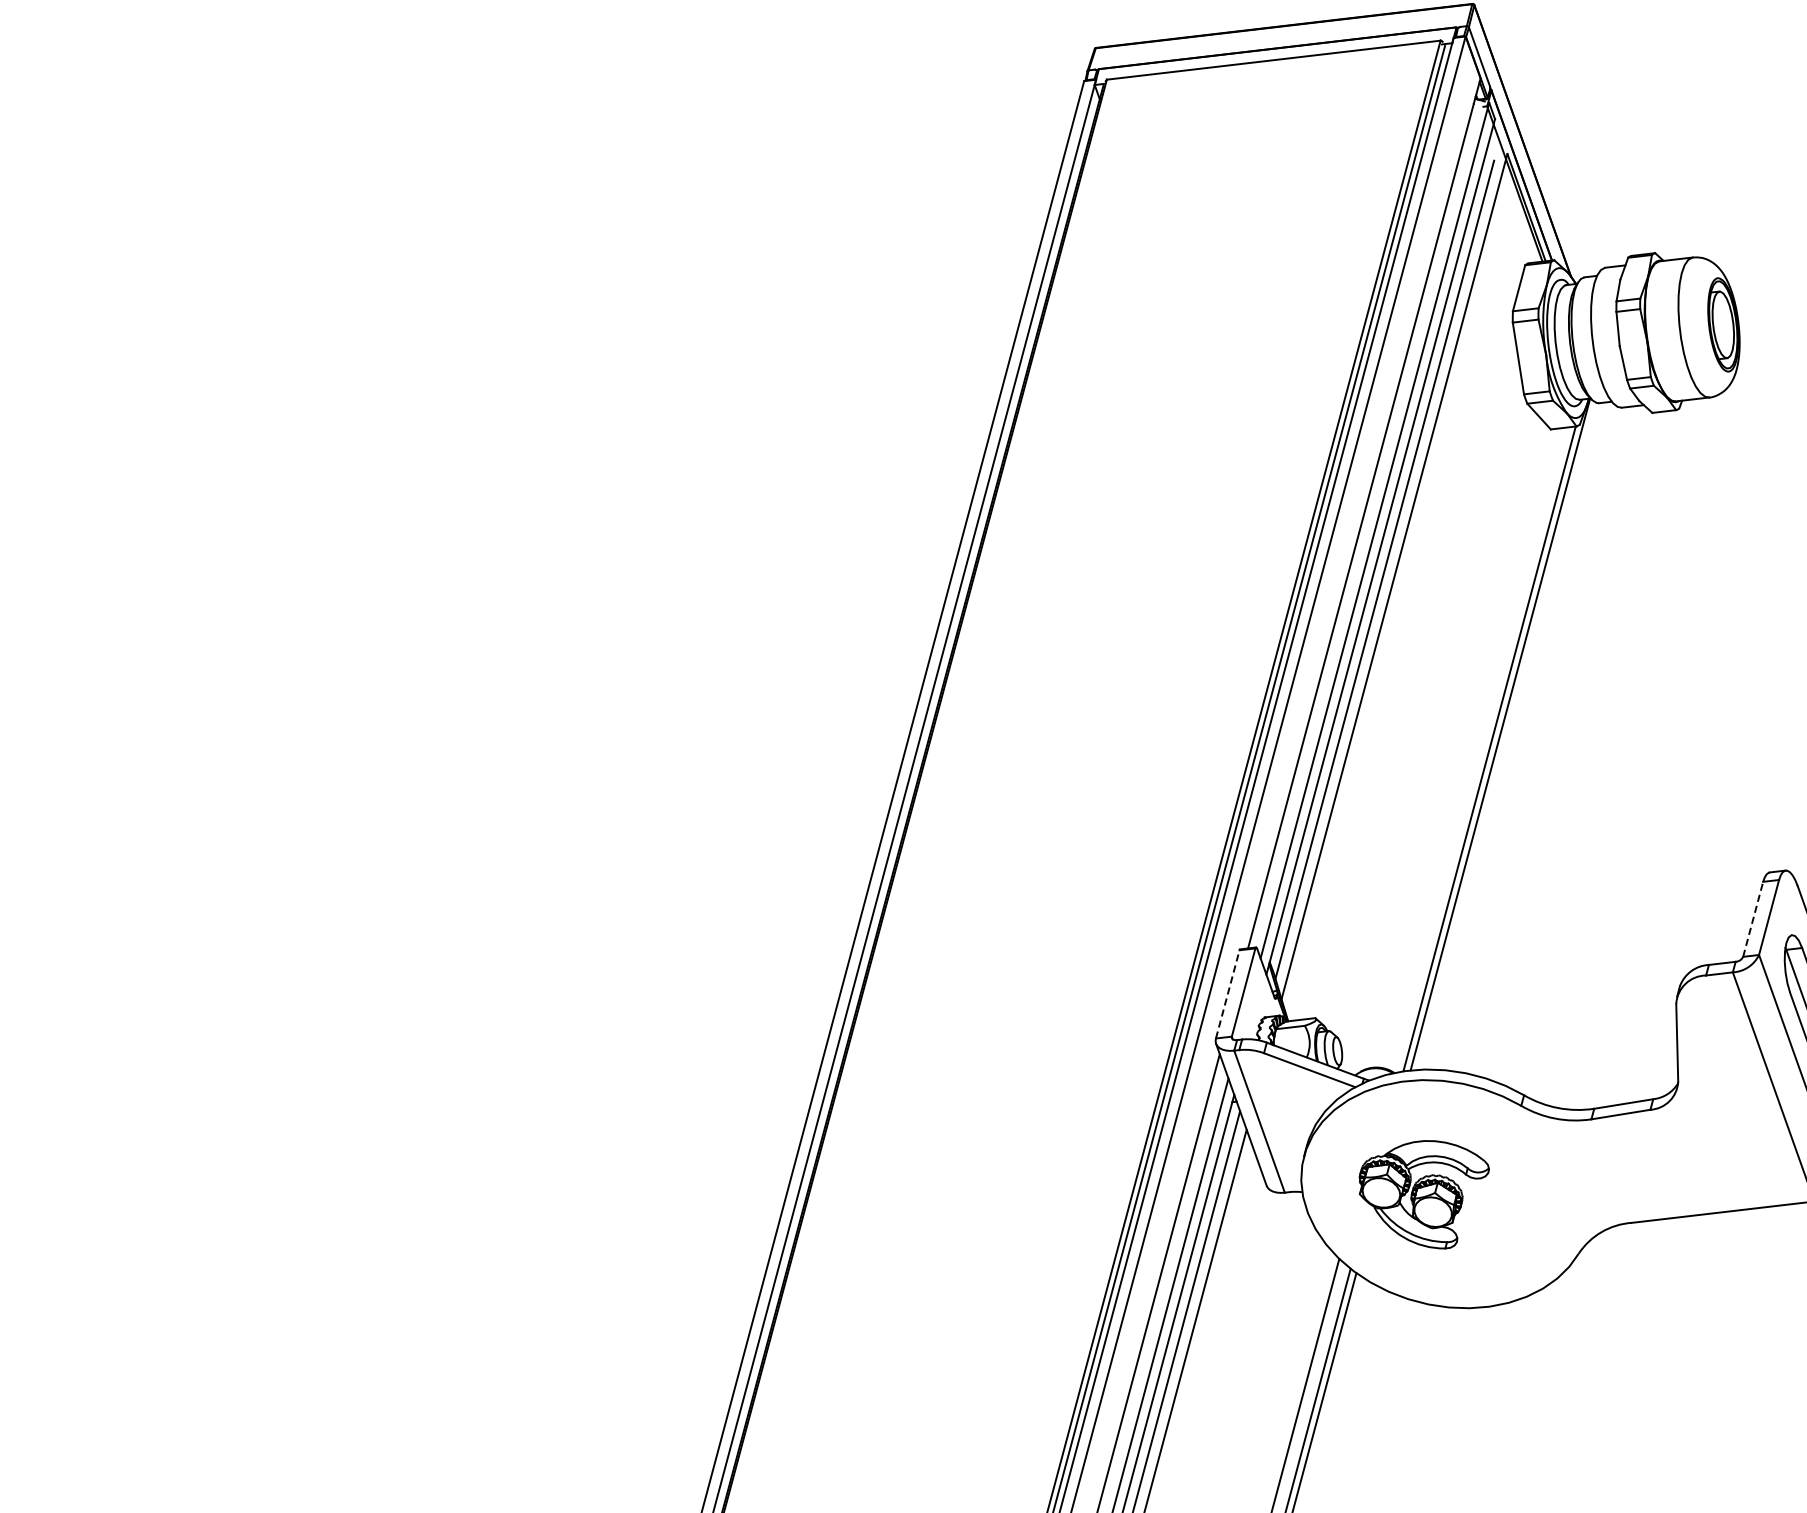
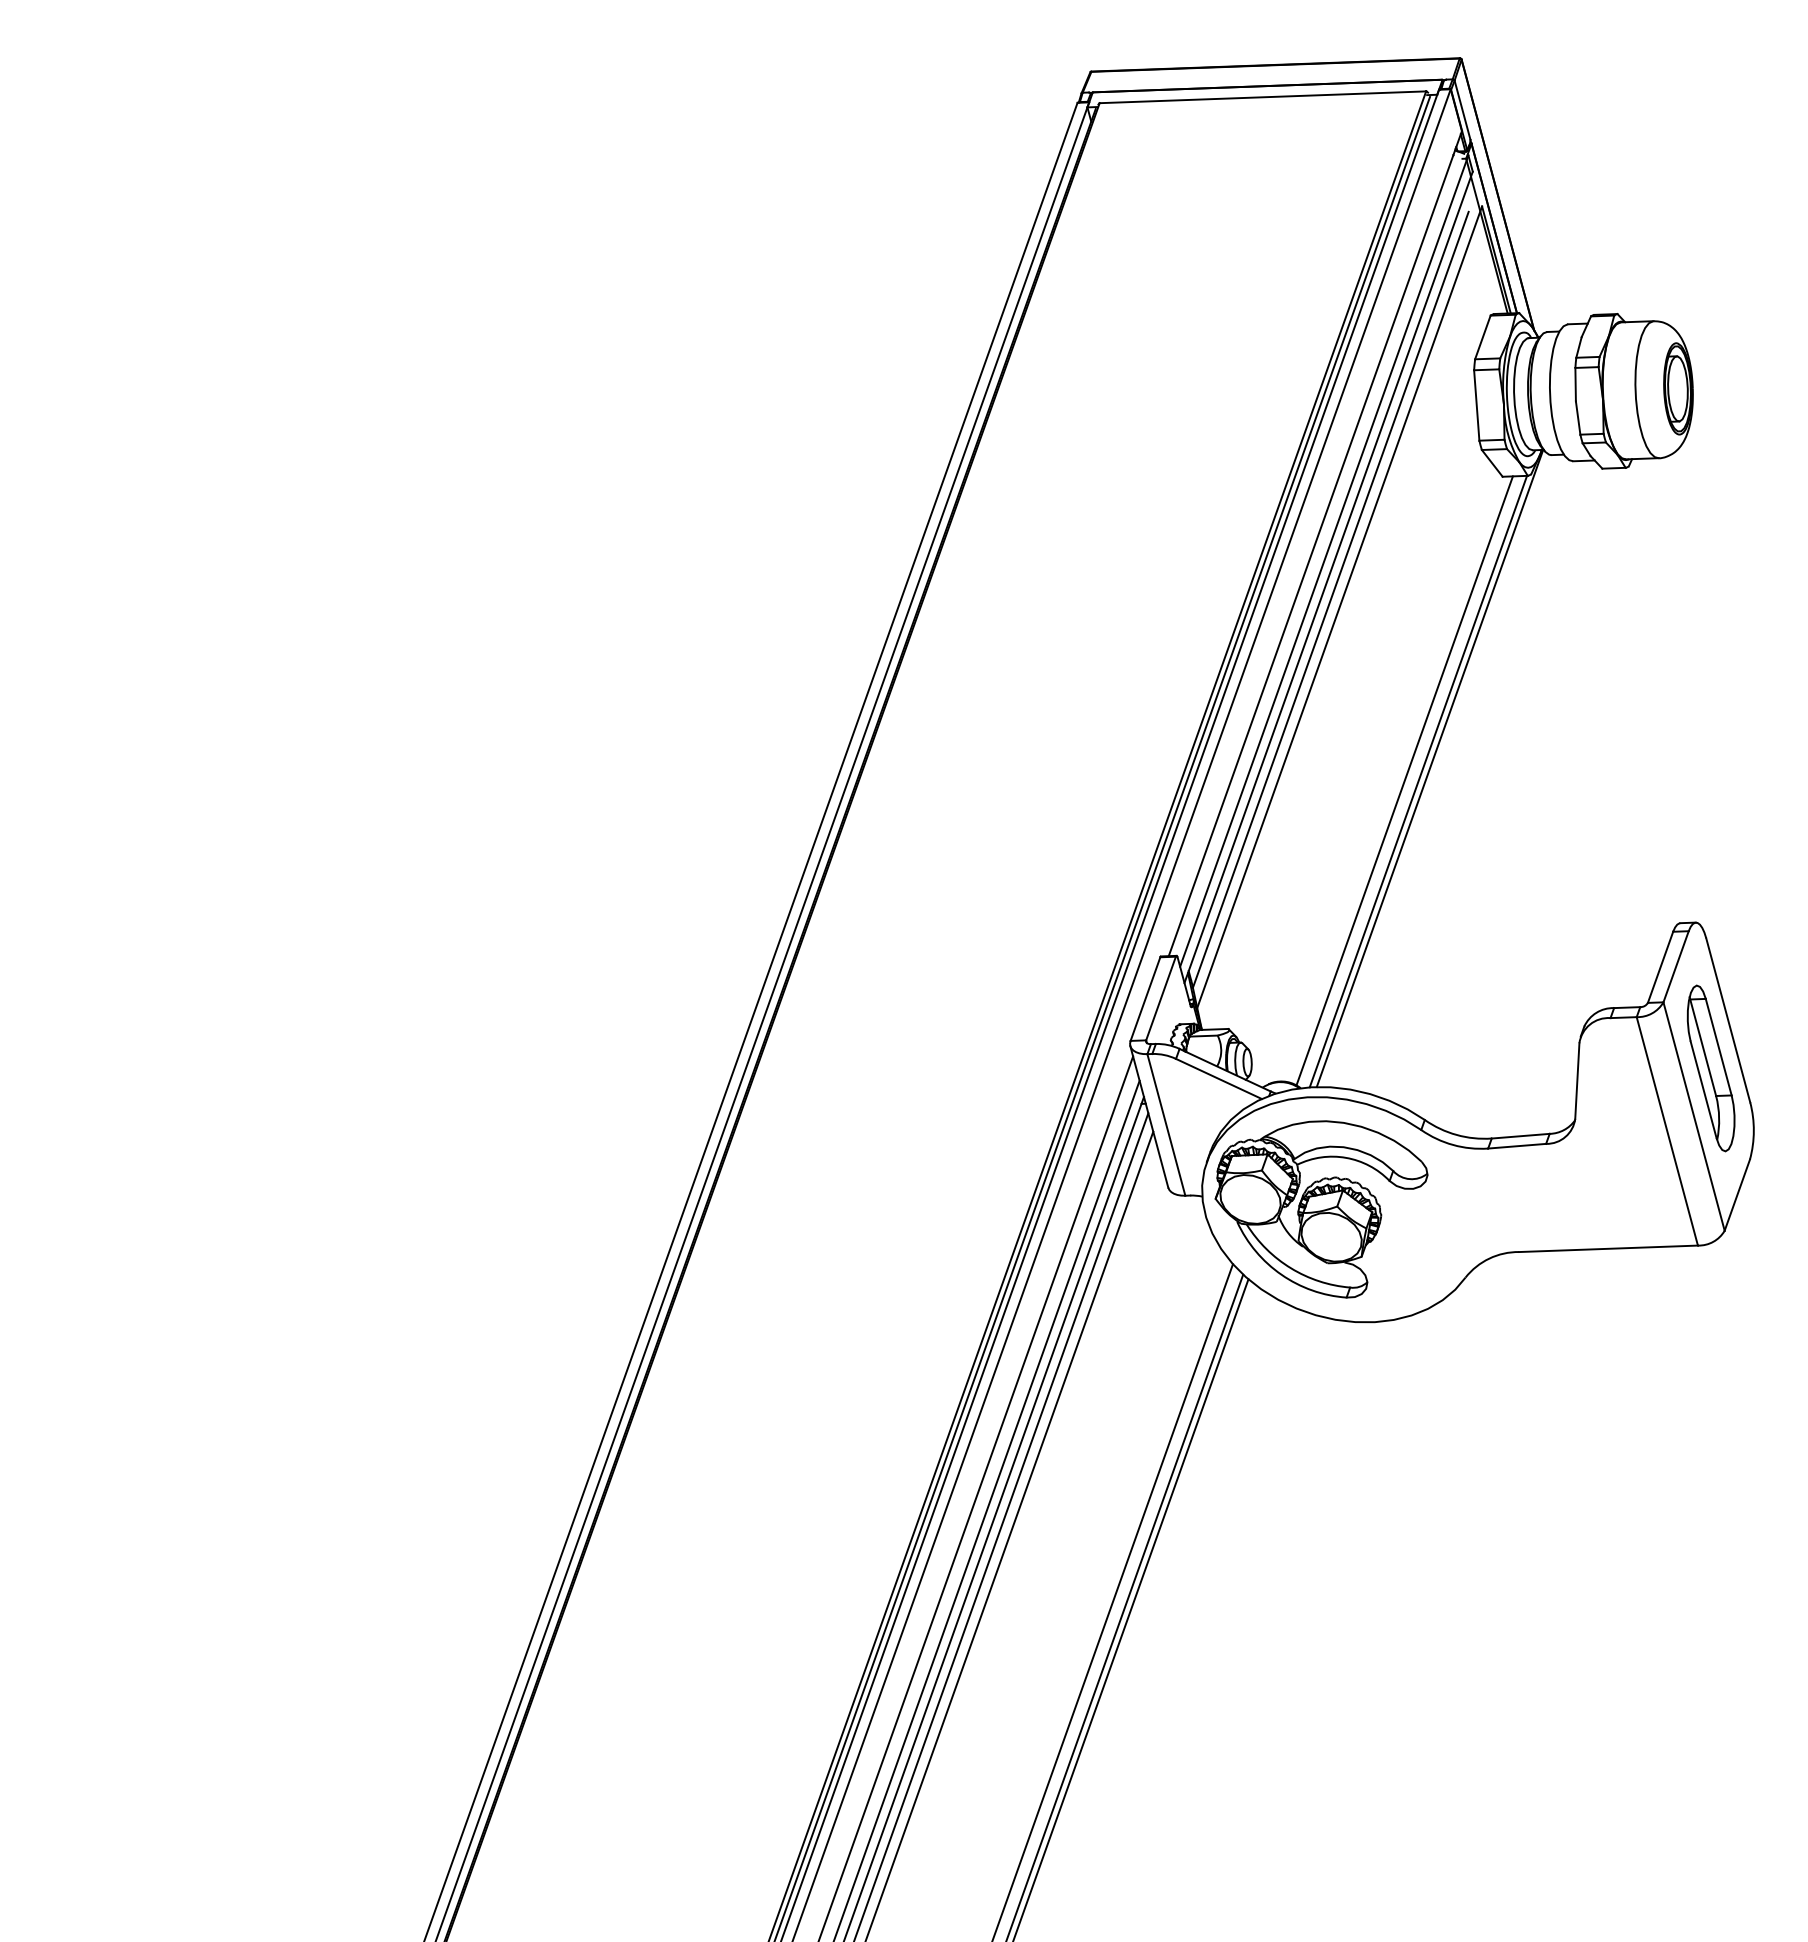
line: (1475, 748) -> (1404, 780), added
line: (1753, 919) -> (1660, 967), dashed -> solid
line: (1227, 993) -> (1145, 998), dashed -> solid
part: (1425, 1195) -> (1321, 1209), size x1.67

